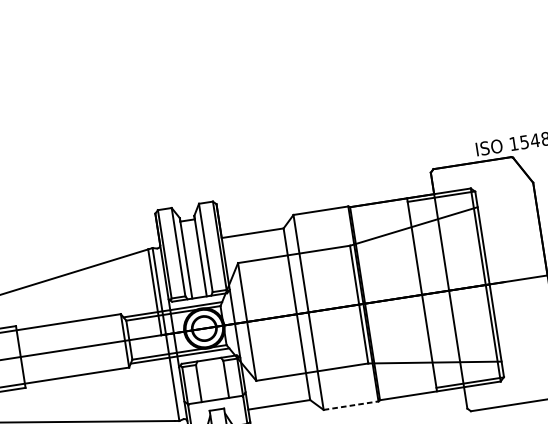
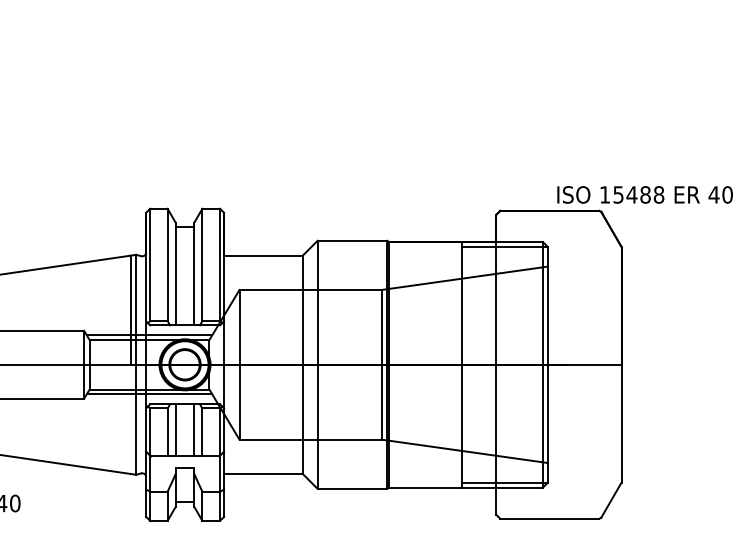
line: (219, 378) -> (194, 429), added
line: (204, 380) -> (175, 429), added
line: (351, 405) -> (352, 488), dashed -> solid

